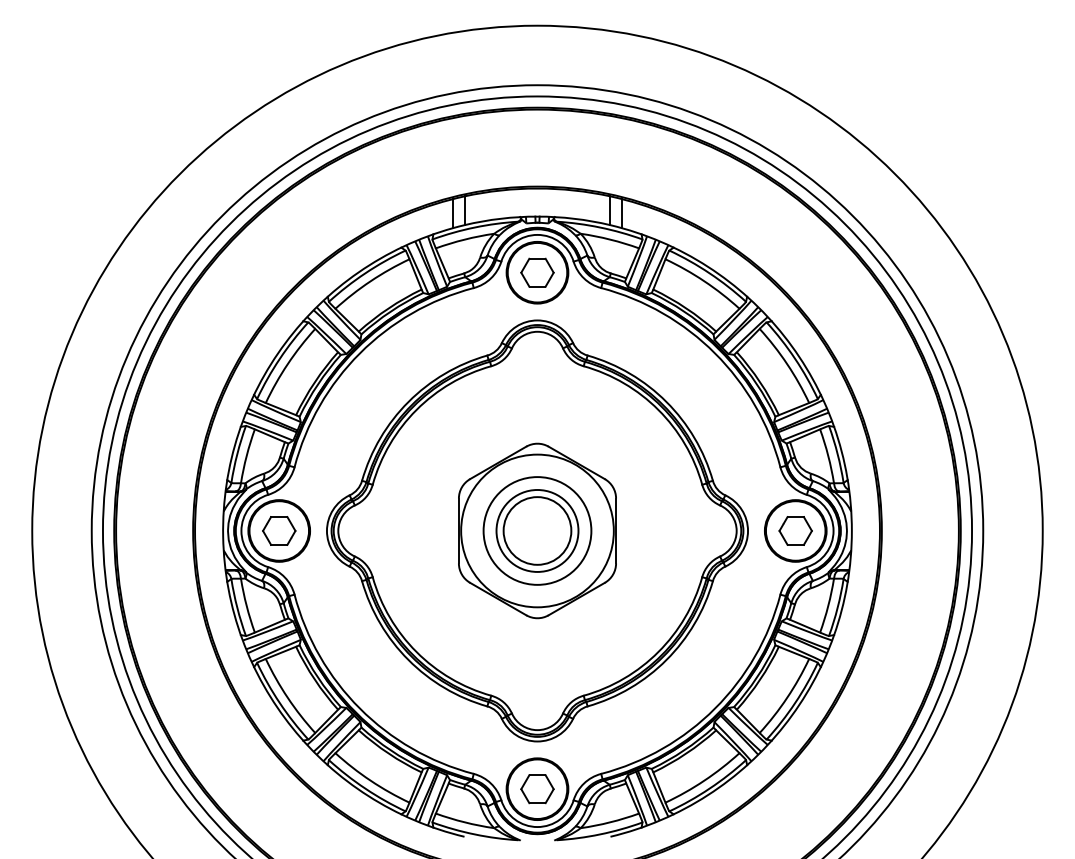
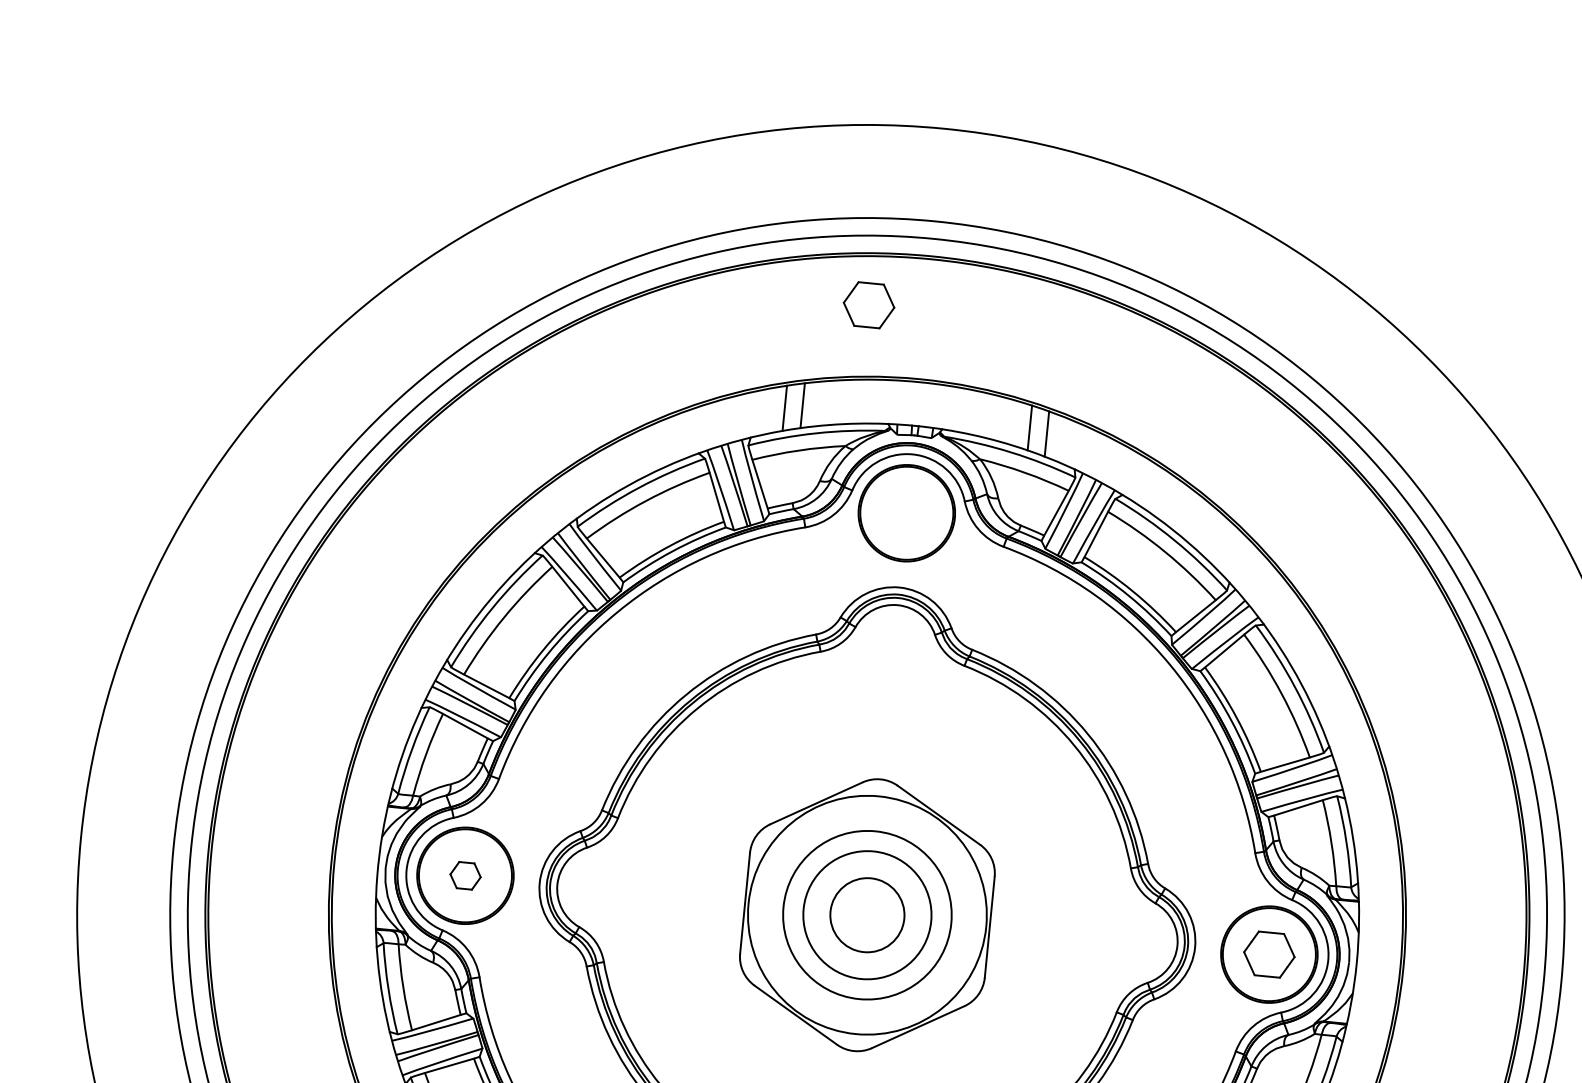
part: (537, 272) -> (869, 304), moved
part: (279, 530) -> (465, 875), size x0.6
circle: (537, 530) -> (867, 914), size x0.7

